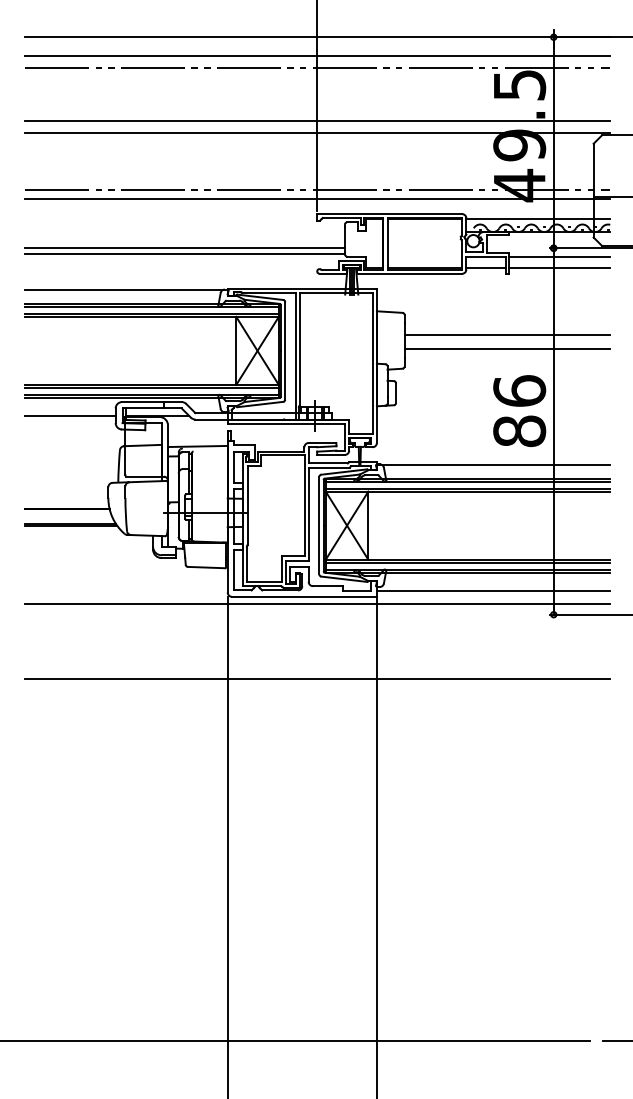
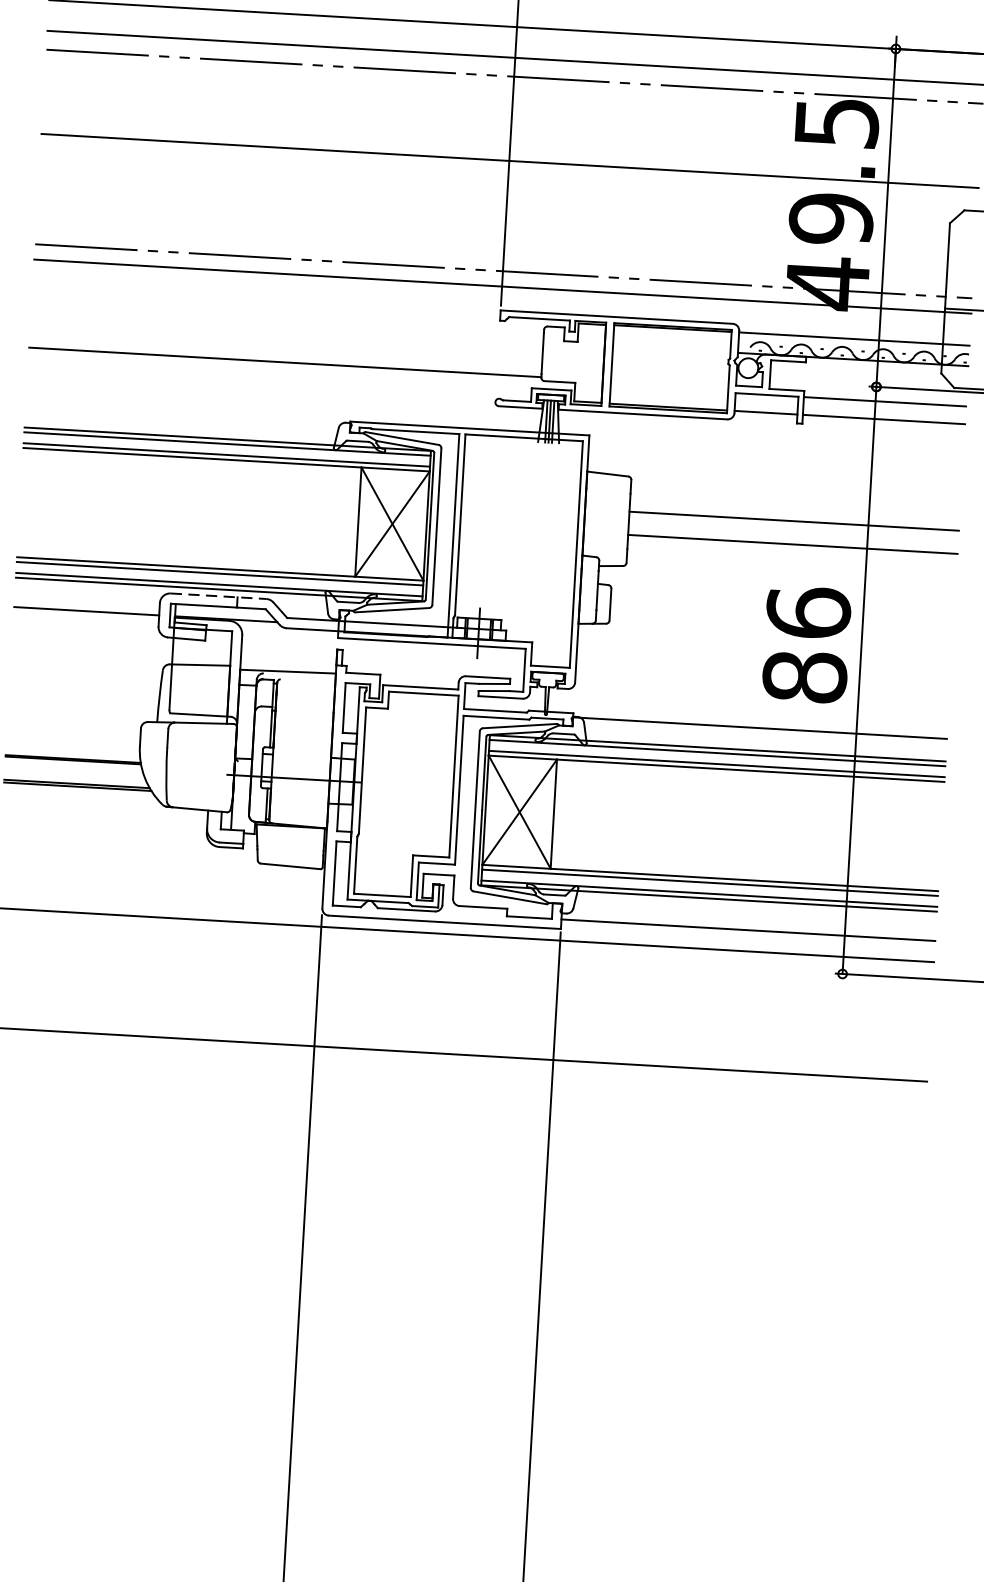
line: (317, 132) -> (508, 179), removed
line: (184, 248) -> (284, 353), removed
line: (124, 289) -> (185, 413), removed
line: (151, 402) -> (217, 596), solid -> dashed

